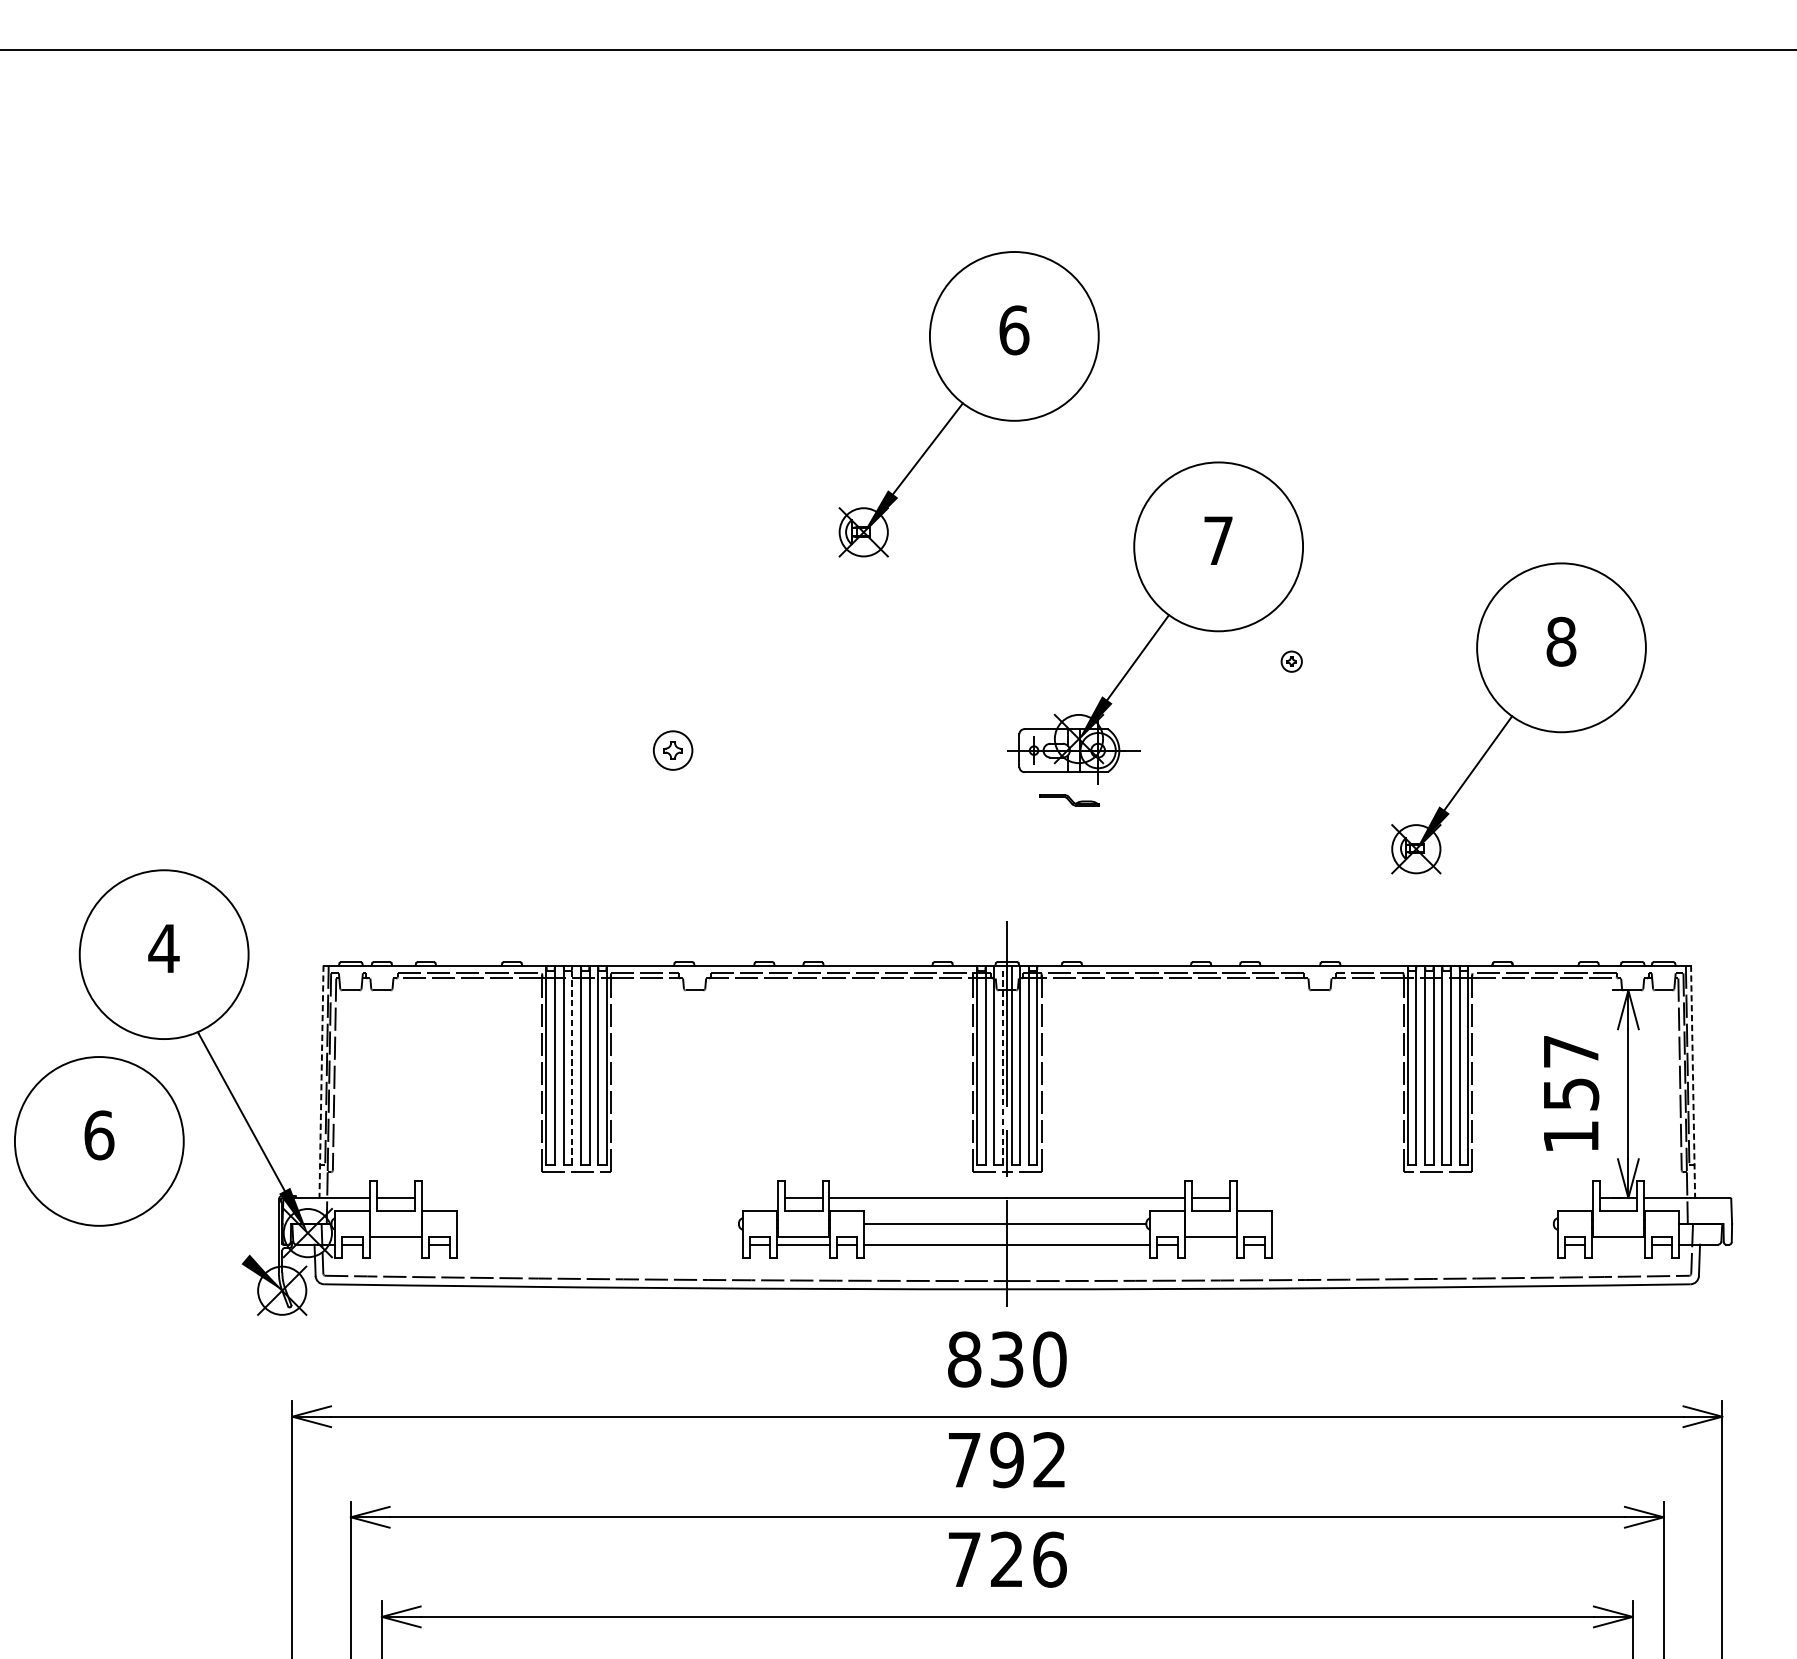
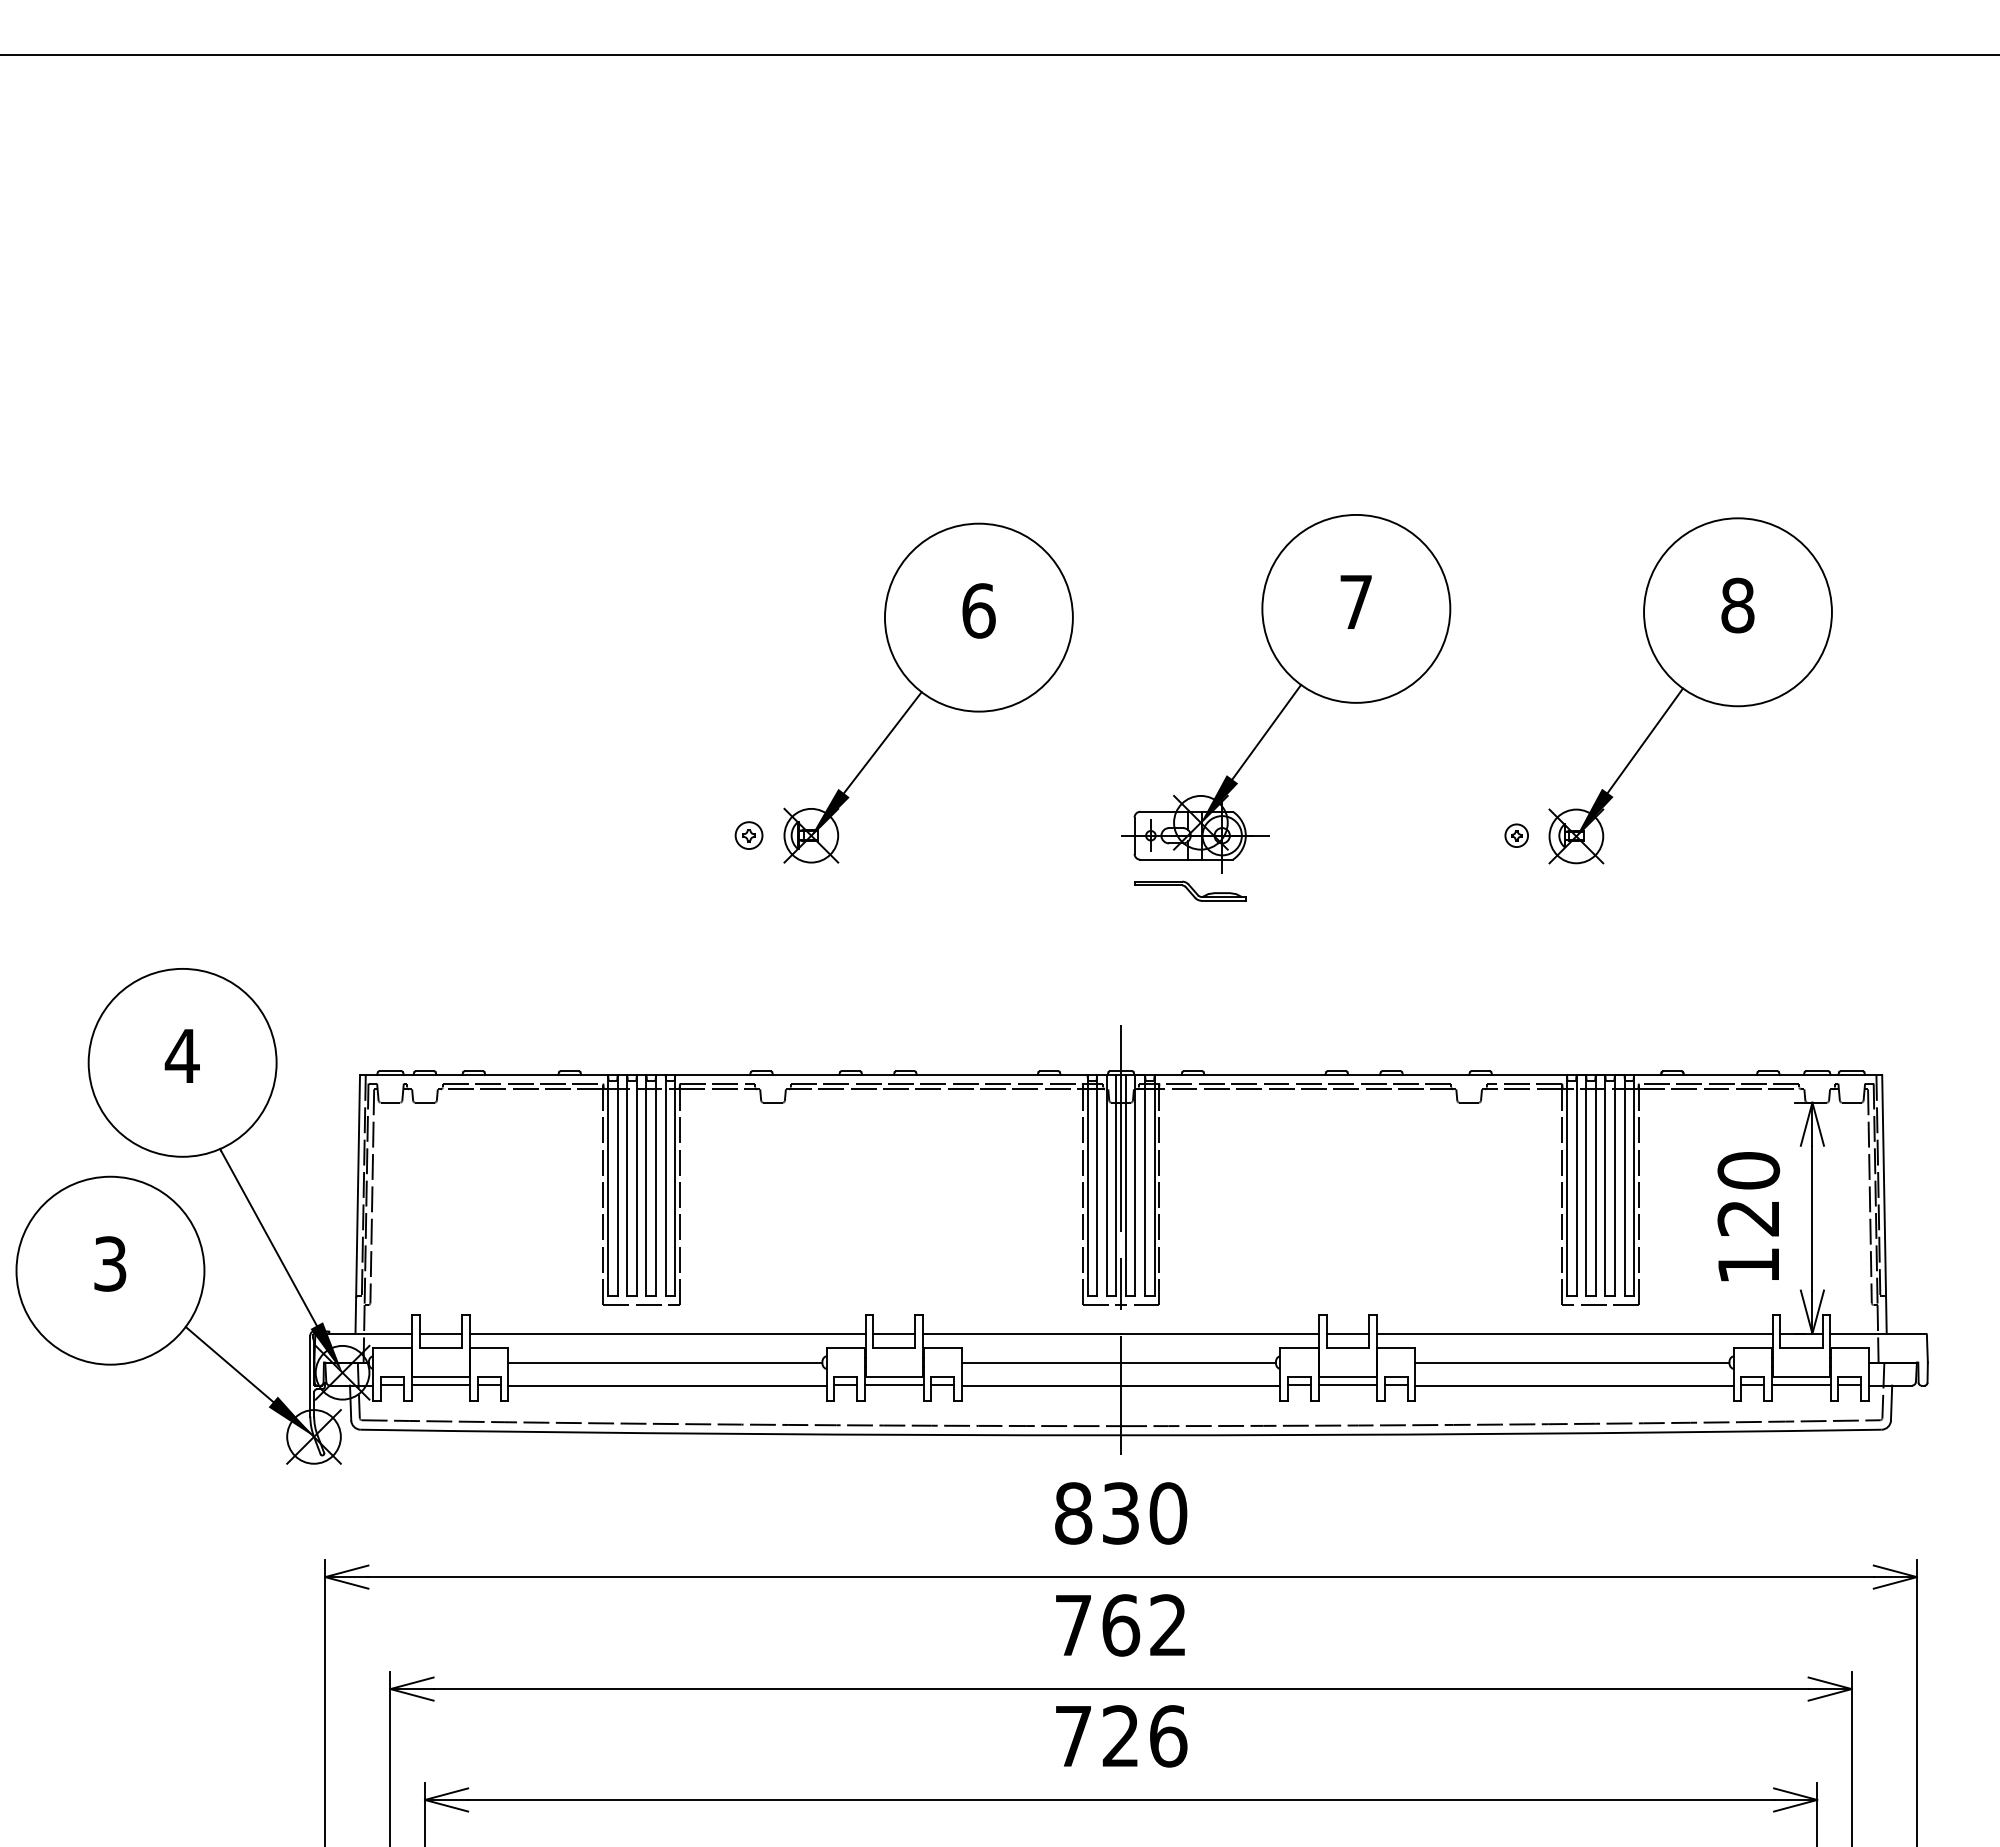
part: (969, 403) -> (928, 692), moved
part: (1291, 661) -> (1516, 835), moved
part: (1518, 718) -> (1690, 690), moved
part: (672, 750) -> (748, 835), size x0.62
part: (1069, 799) -> (1190, 890), size x1.67
line: (571, 1064) -> (636, 1185), dashed -> solid
line: (1003, 1064) -> (1116, 1185), dashed -> solid
text: (1570, 1072) -> (1748, 1194), 157 -> 120
line: (321, 1081) -> (357, 1204), dashed -> solid
line: (1693, 1081) -> (1884, 1204), dashed -> solid
text: (99, 1134) -> (110, 1263), 6 -> 3
line: (599, 1197) -> (667, 1333), added
line: (1414, 1197) -> (1574, 1333), added
line: (597, 1223) -> (665, 1362), added
line: (1412, 1223) -> (1572, 1362), added
line: (206, 1224) -> (229, 1363), added
line: (395, 1244) -> (440, 1385), added
line: (599, 1244) -> (667, 1385), added
line: (1210, 1244) -> (1347, 1385), added
line: (1414, 1244) -> (1574, 1385), added
line: (1618, 1244) -> (1801, 1385), added
text: (1007, 1460) -> (1121, 1625), 792 -> 762

